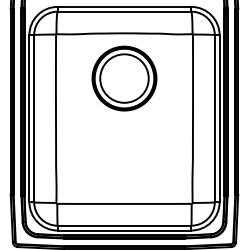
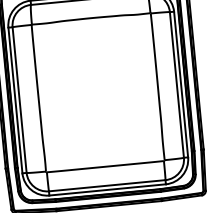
part: (124, 78) -> (94, 57), removed

